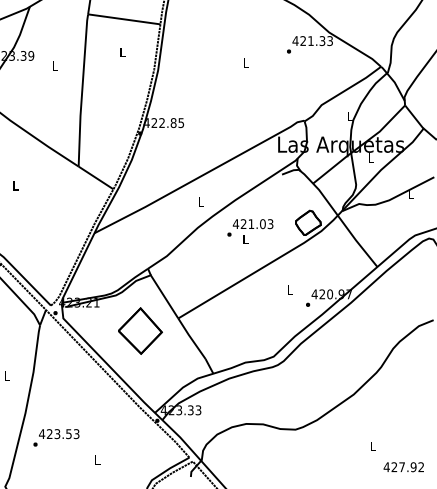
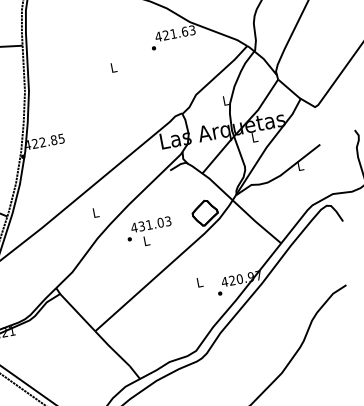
text: (322, 41) -> (185, 32), 421.33 -> 421.63
text: (243, 224) -> (141, 226), 421.03 -> 431.03
part: (140, 330) -> (60, 350), removed

